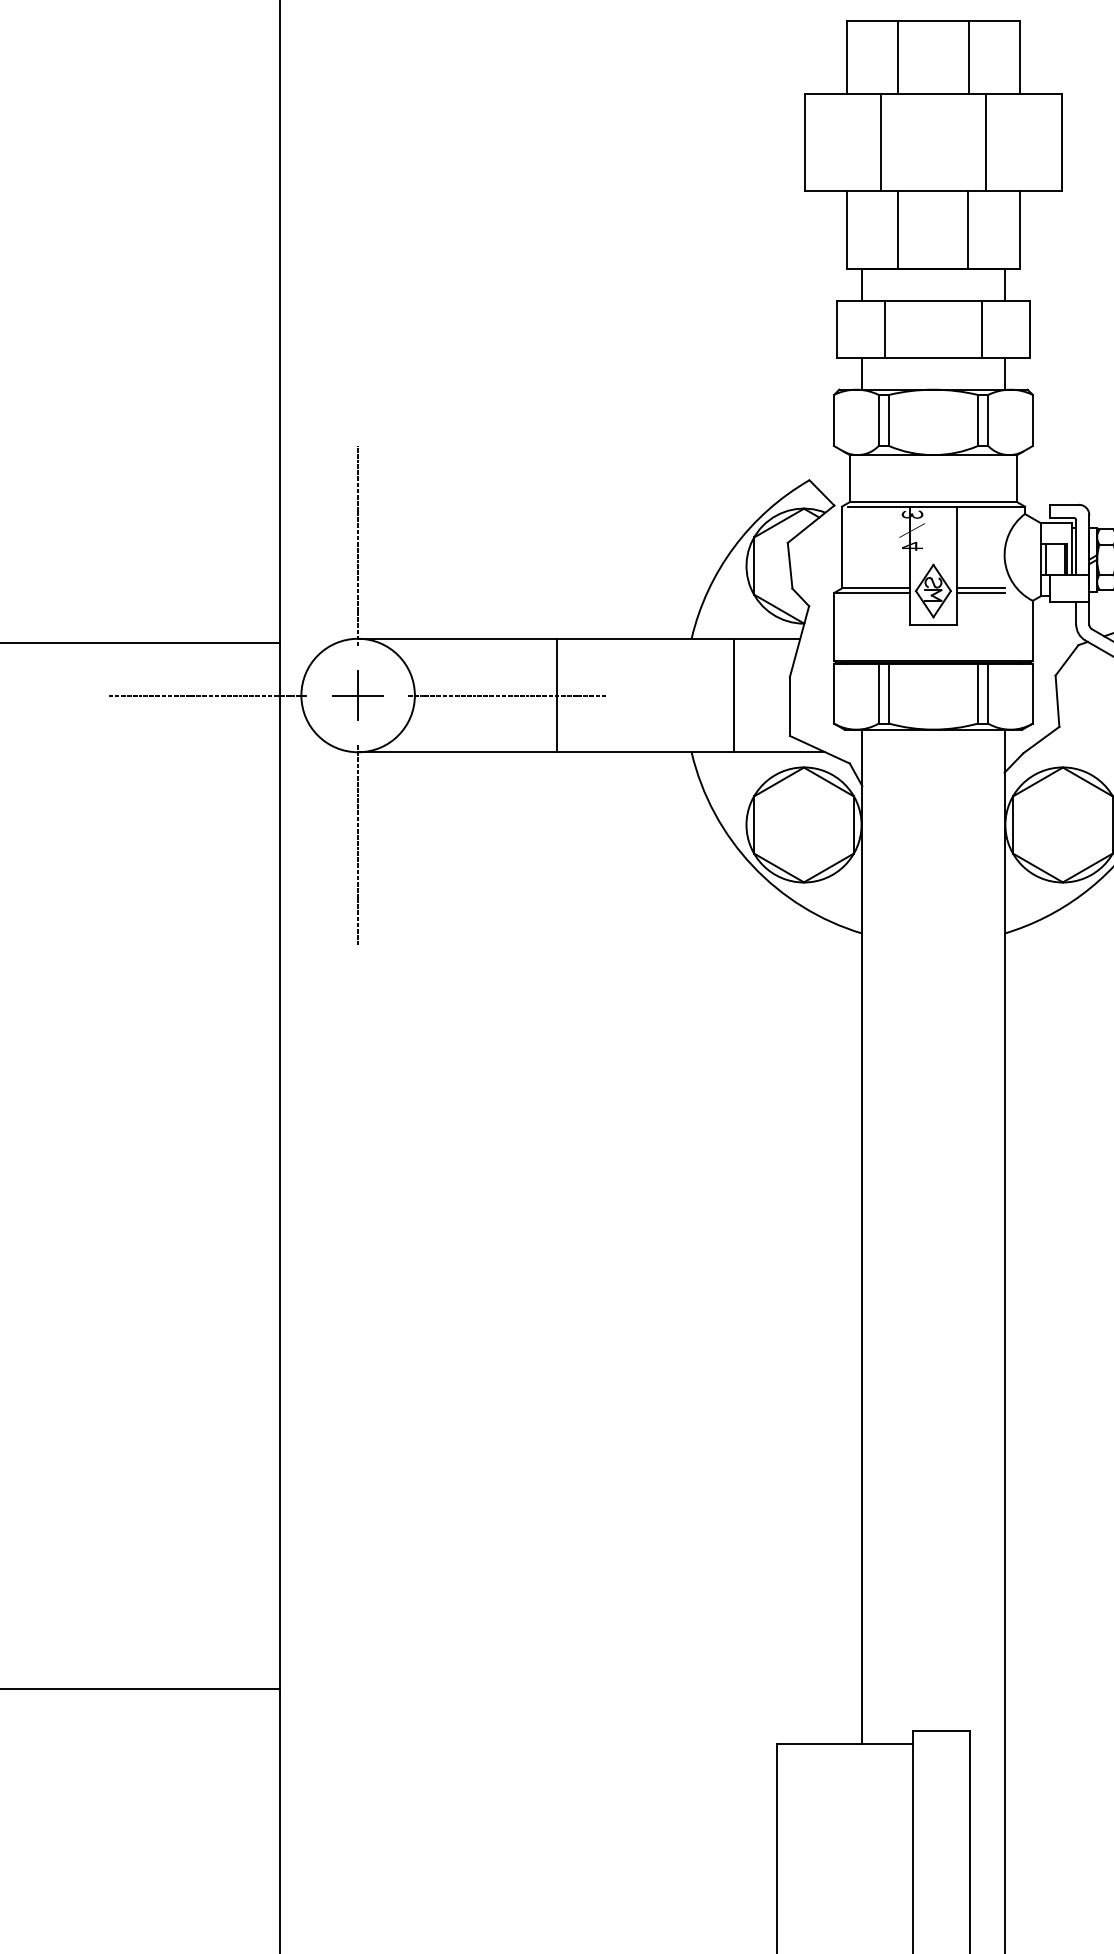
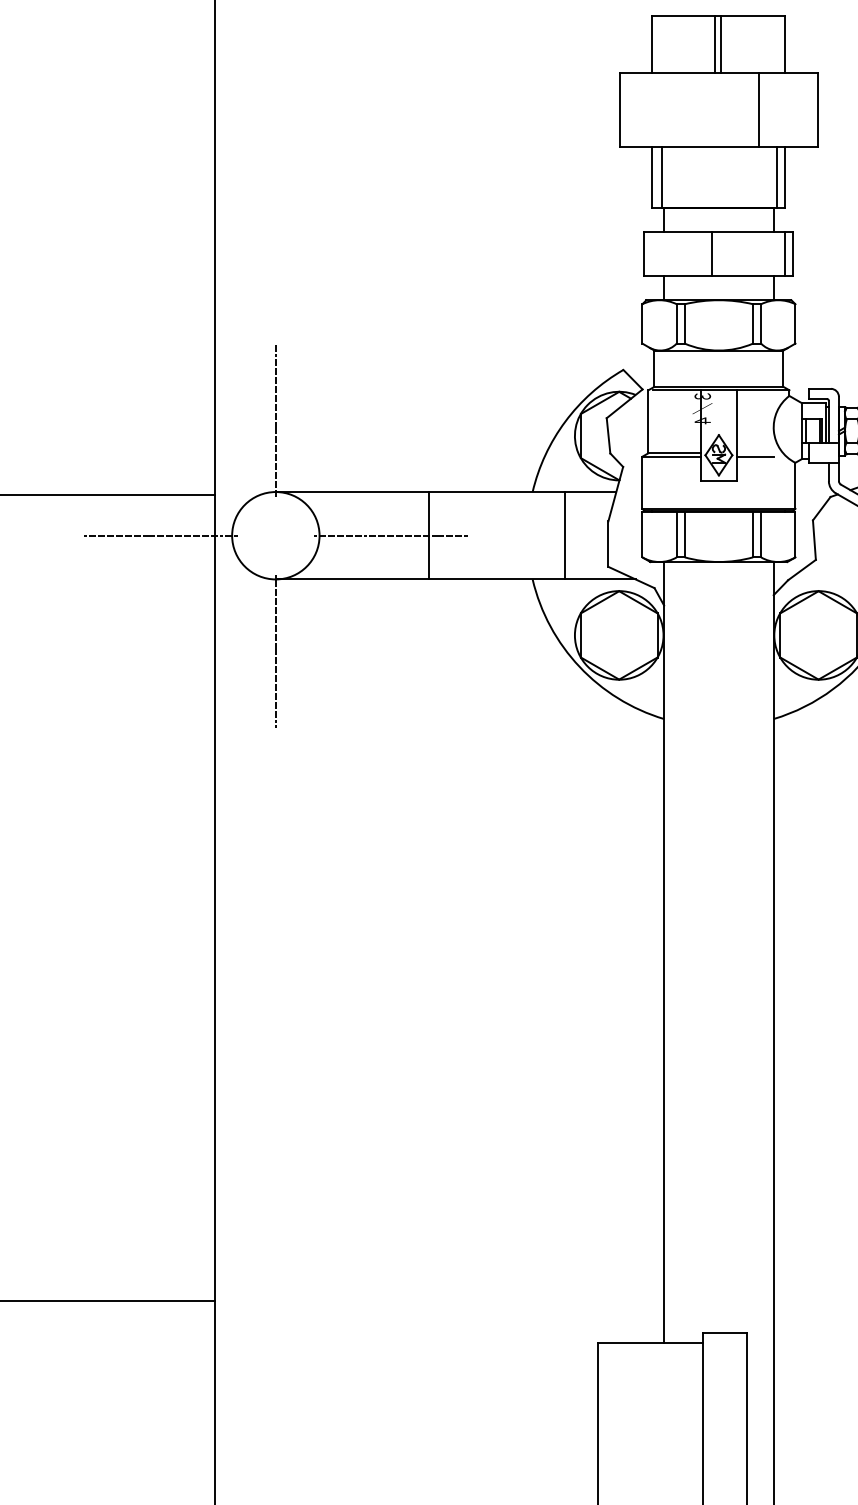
line: (897, 57) -> (720, 44), moved
line: (969, 57) -> (715, 44), moved
line: (880, 142) -> (678, 109), removed
line: (898, 229) -> (661, 176), moved
line: (968, 229) -> (777, 176), moved
line: (885, 329) -> (712, 253), moved
line: (981, 329) -> (785, 253), moved
line: (981, 588) -> (755, 453), removed
part: (357, 695) -> (275, 535), removed

